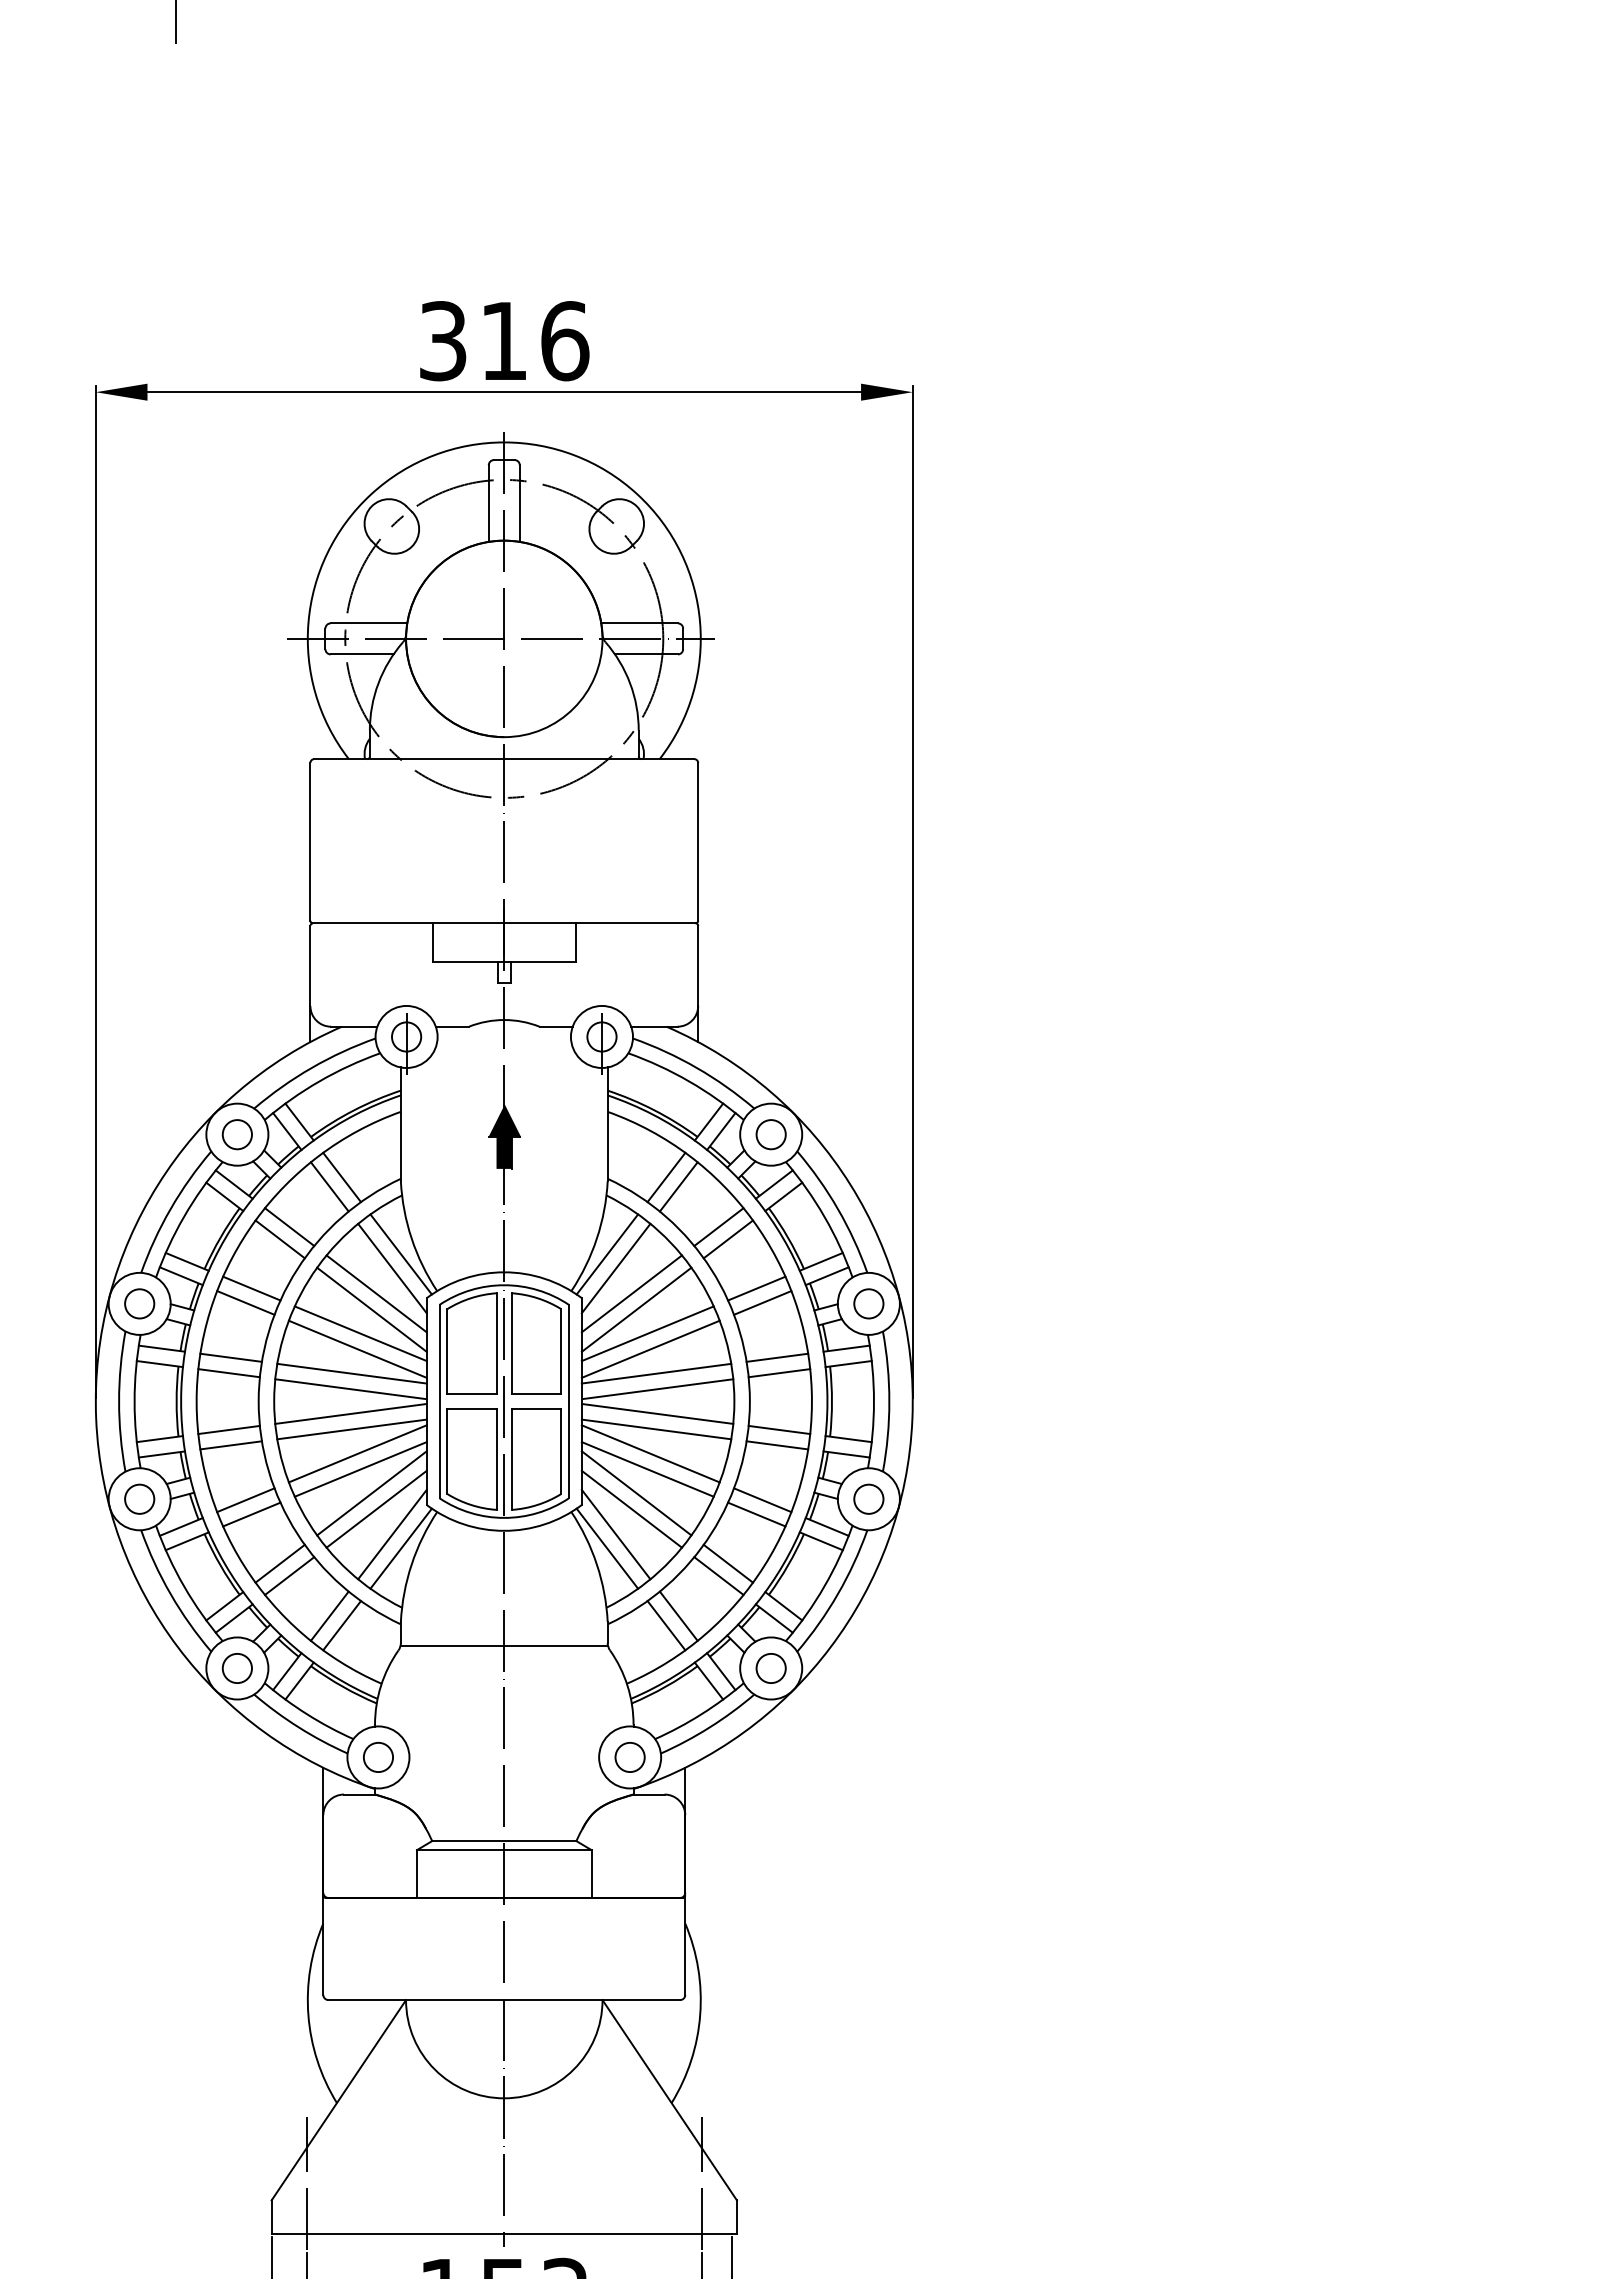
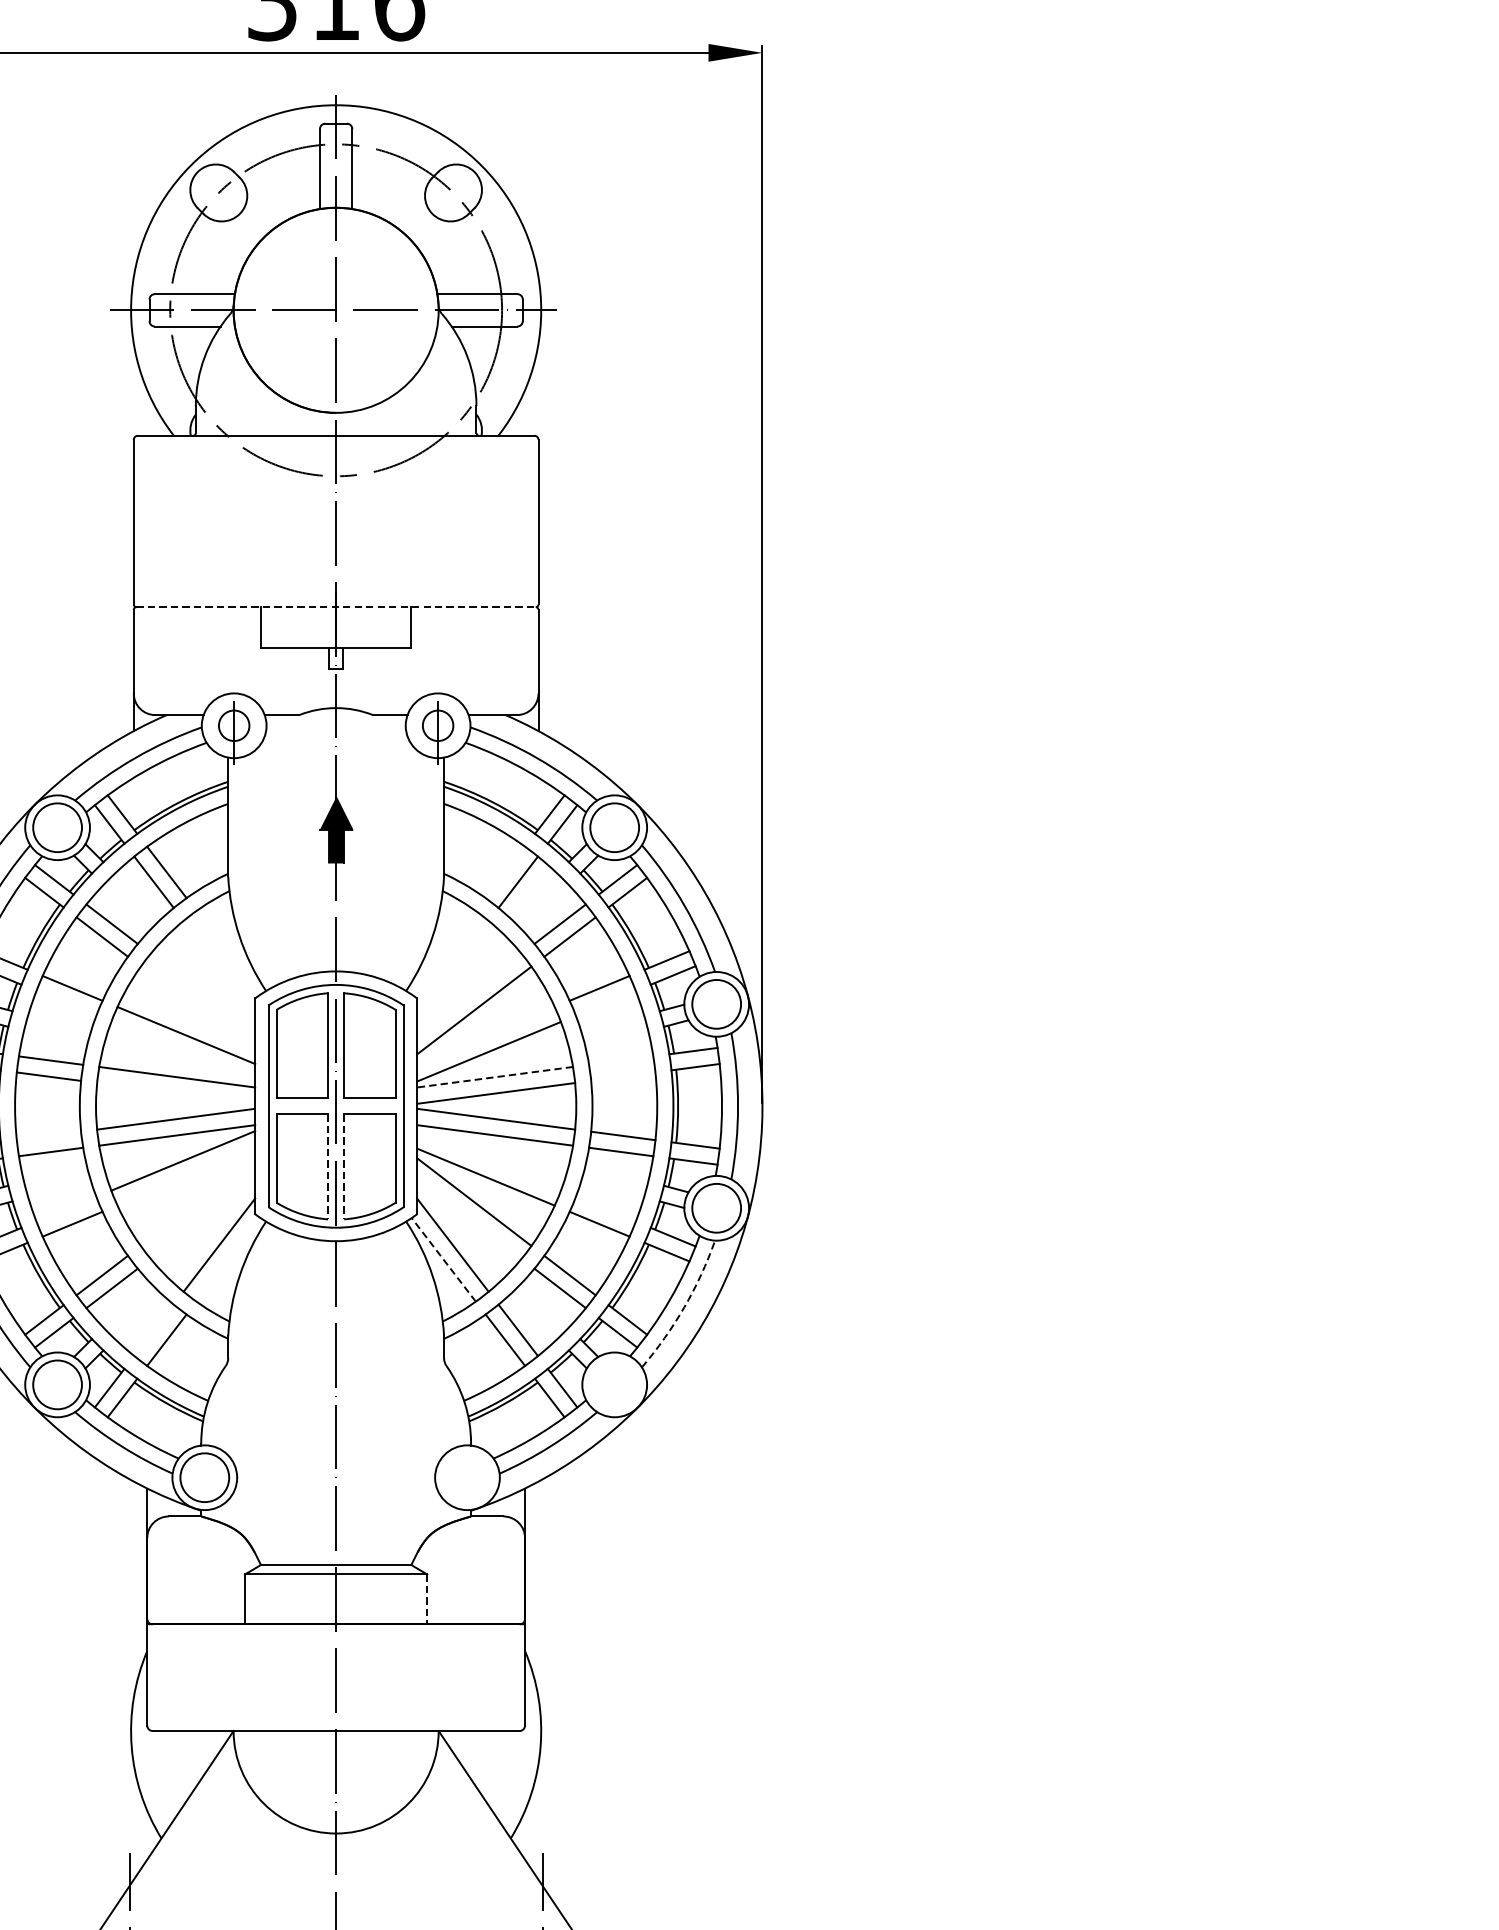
line: (504, 923) -> (336, 607), solid -> dashed
circle: (237, 1134) -> (57, 827), size x1.6
circle: (770, 1134) -> (613, 827), size x1.6
line: (666, 1177) -> (505, 872), removed
line: (400, 1254) -> (227, 952), removed
line: (607, 1254) -> (443, 952), removed
line: (392, 1268) -> (219, 967), removed
line: (615, 1268) -> (452, 967), removed
line: (376, 1293) -> (202, 993), removed
line: (631, 1293) -> (468, 993), removed
line: (245, 1302) -> (66, 1002), removed
line: (762, 1302) -> (605, 1002), removed
circle: (868, 1303) -> (716, 1003), size x1.6
line: (371, 1309) -> (197, 1010), removed
line: (647, 1333) -> (485, 1035), removed
line: (357, 1348) -> (182, 1050), removed
line: (777, 1357) -> (621, 1060), removed
line: (656, 1373) -> (495, 1077), solid -> dashed
line: (779, 1373) -> (623, 1077), removed
line: (350, 1389) -> (175, 1093), removed
line: (228, 1429) -> (48, 1135), removed
line: (650, 1453) -> (488, 1160), removed
line: (496, 1460) -> (328, 1167), solid -> dashed
line: (512, 1460) -> (344, 1167), solid -> dashed
line: (360, 1469) -> (186, 1177), removed
line: (371, 1493) -> (197, 1202), removed
circle: (868, 1498) -> (716, 1207), size x1.6
line: (245, 1500) -> (66, 1209), removed
line: (762, 1500) -> (605, 1209), removed
line: (376, 1508) -> (202, 1217), removed
line: (631, 1508) -> (468, 1217), removed
line: (400, 1548) -> (227, 1259), removed
line: (607, 1548) -> (443, 1259), solid -> dashed
arc: (837, 1594) -> (683, 1307), solid -> dashed
line: (329, 1615) -> (153, 1329), removed
line: (504, 1645) -> (336, 1360), removed
circle: (237, 1668) -> (57, 1384), size x1.6
circle: (770, 1668) -> (613, 1384), removed
circle: (378, 1757) -> (204, 1477), size x1.6
circle: (629, 1757) -> (466, 1477), removed
line: (591, 1874) -> (427, 1599), solid -> dashed

